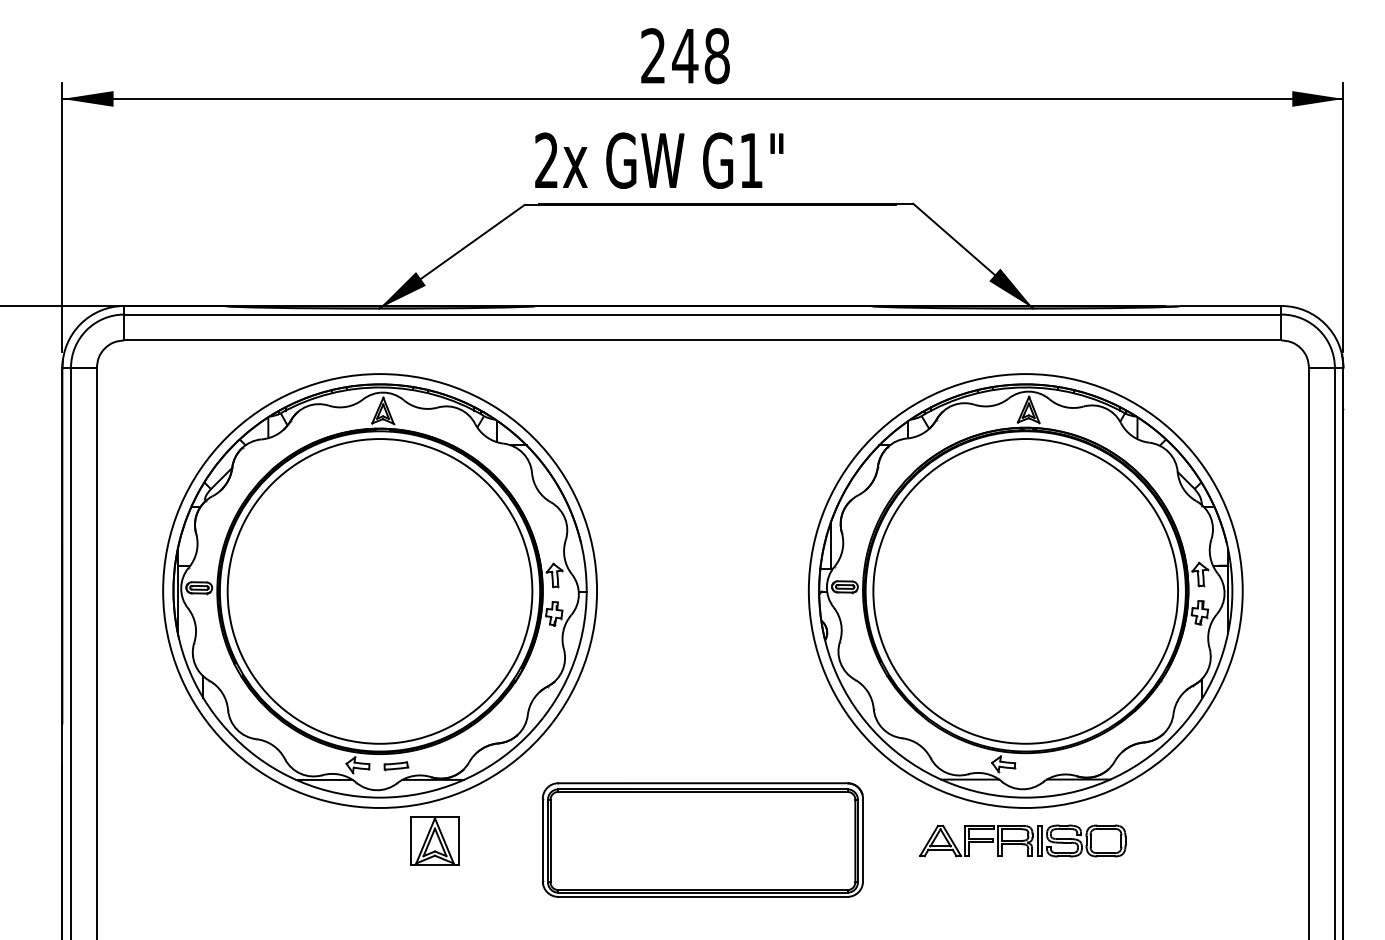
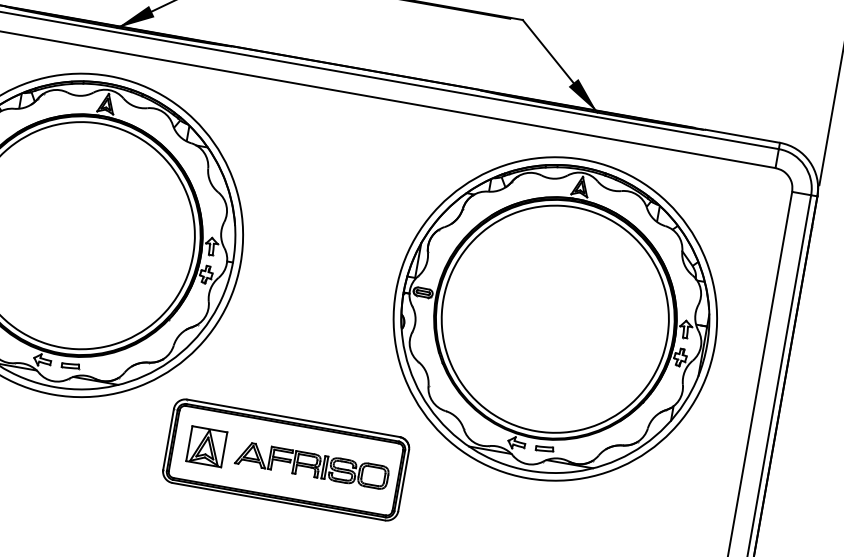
part: (1042, 765) -> (545, 449), added
part: (434, 840) -> (206, 446), moved
part: (1022, 840) -> (312, 464), moved

